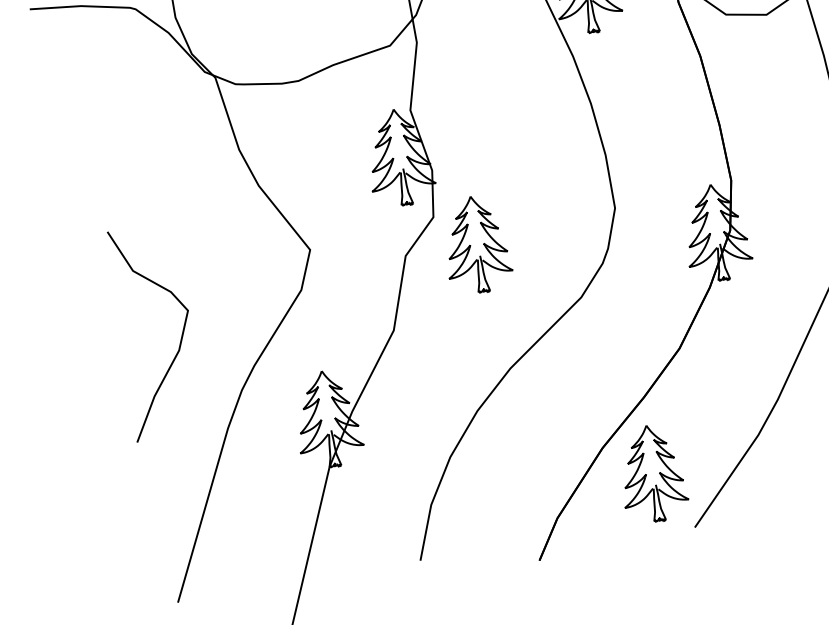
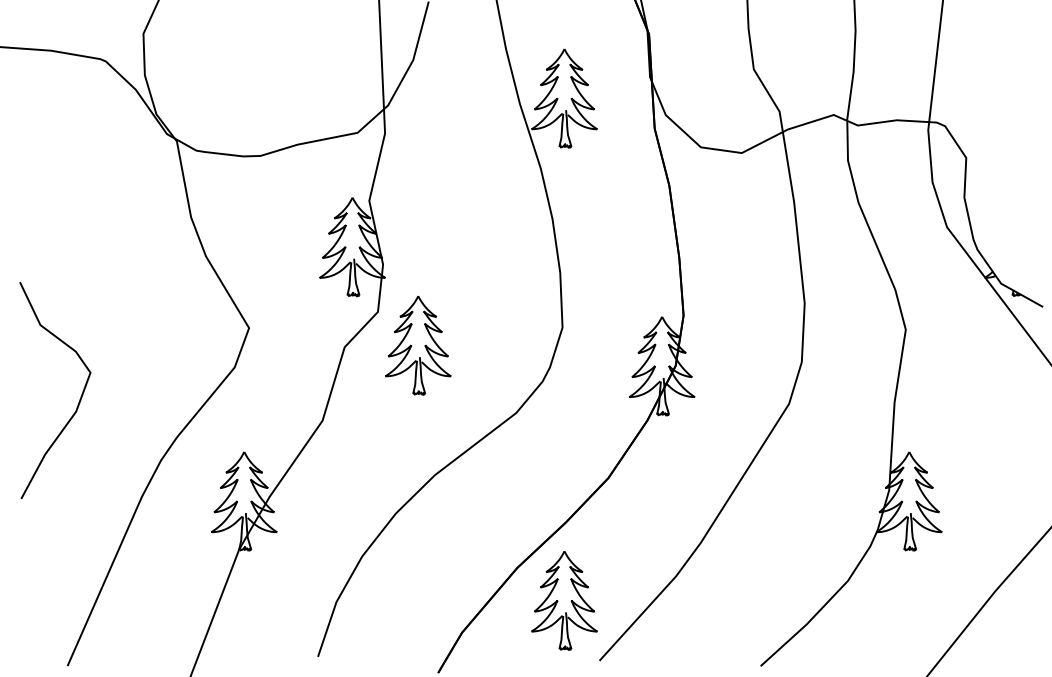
curve: (180, 338) -> (79, 399), moved

